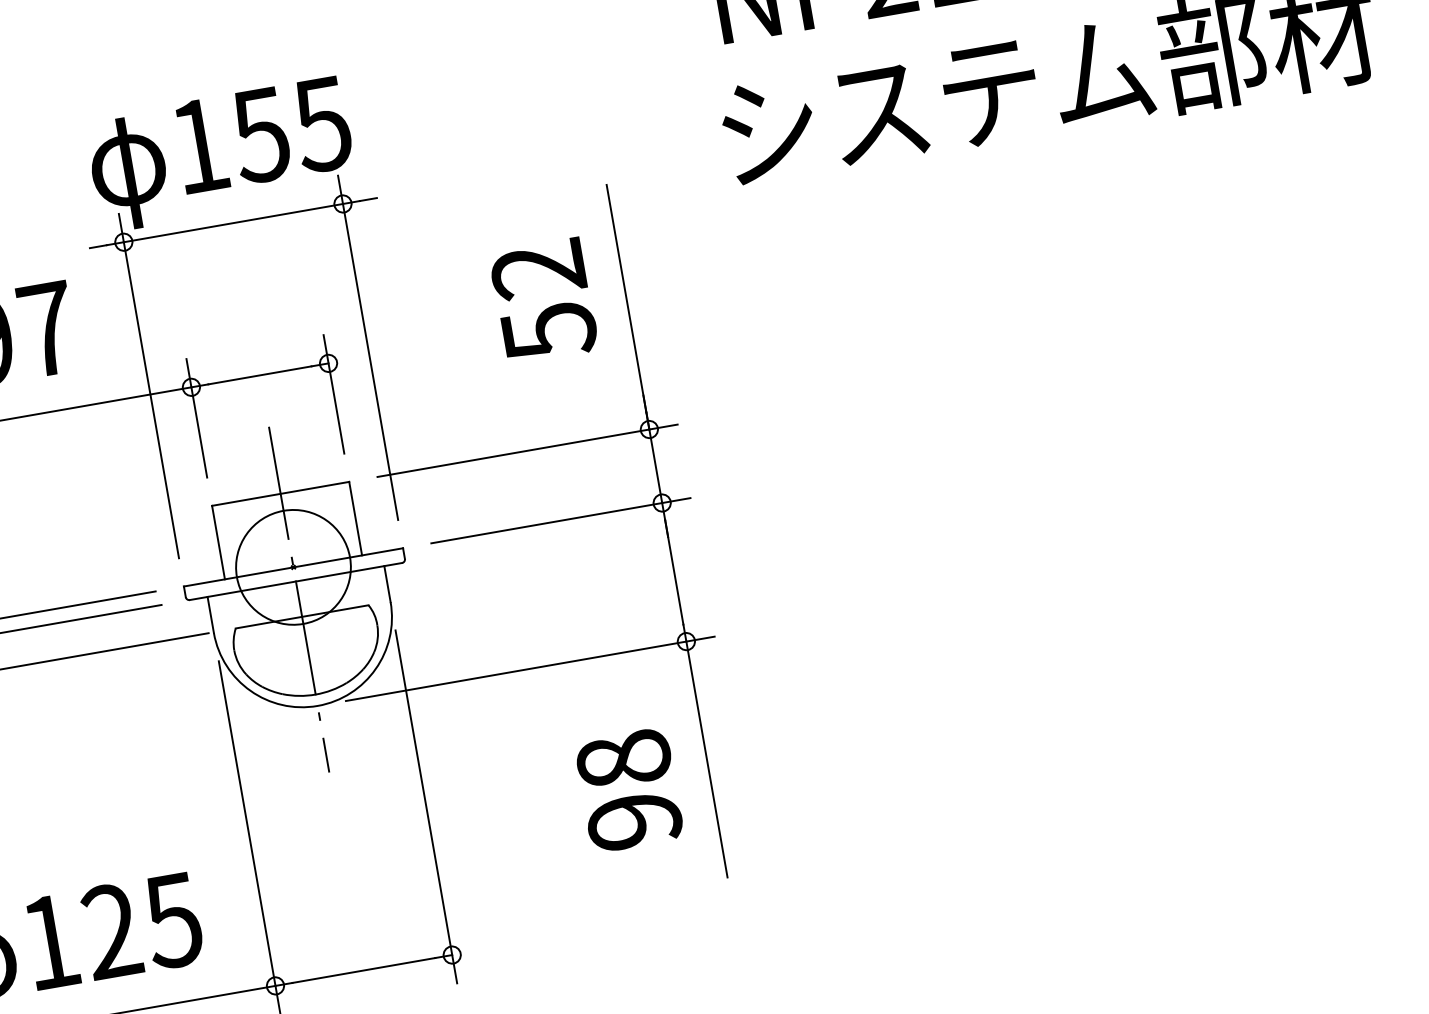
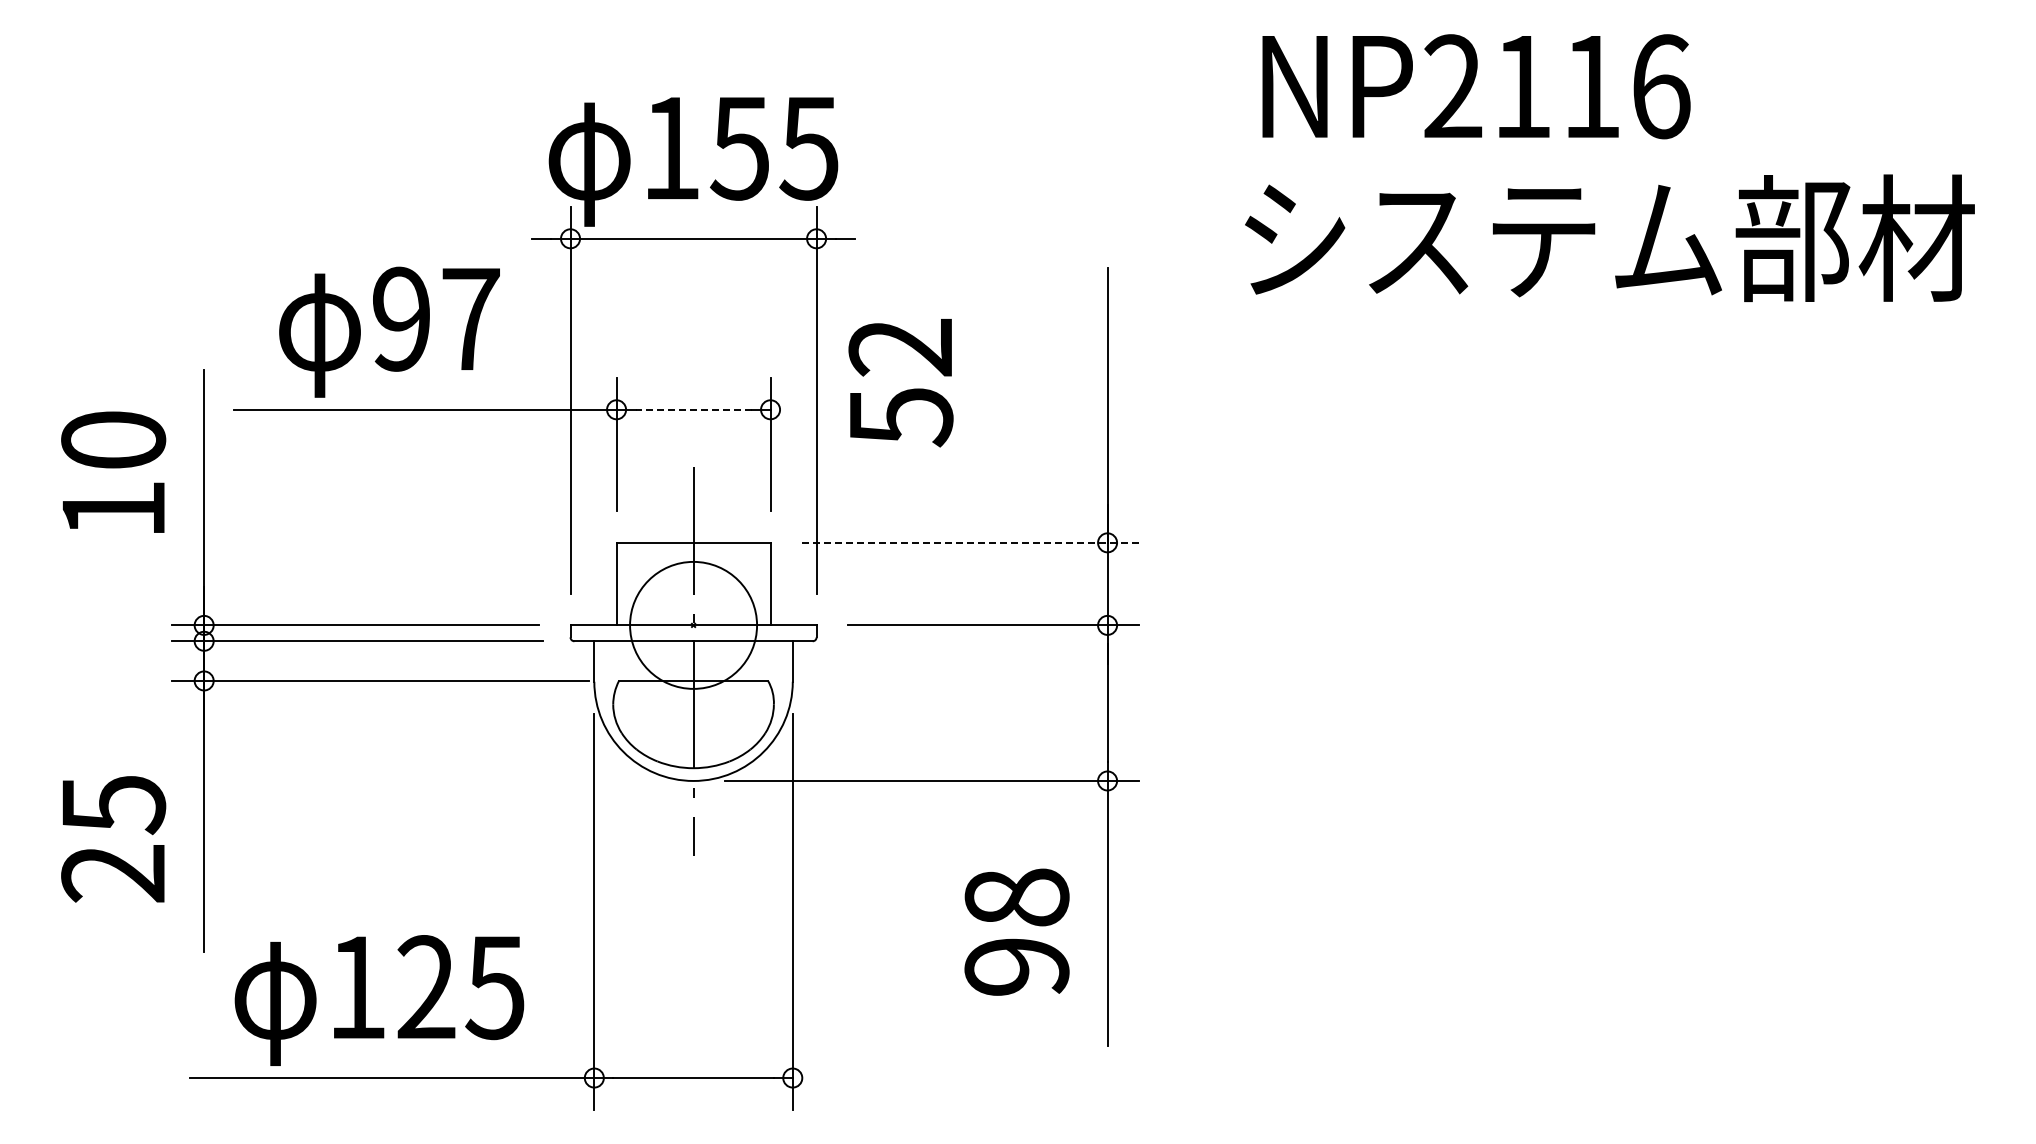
text: (543, 301) -> (900, 383), moved
line: (259, 375) -> (693, 409), solid -> dashed
line: (527, 450) -> (970, 542), solid -> dashed

